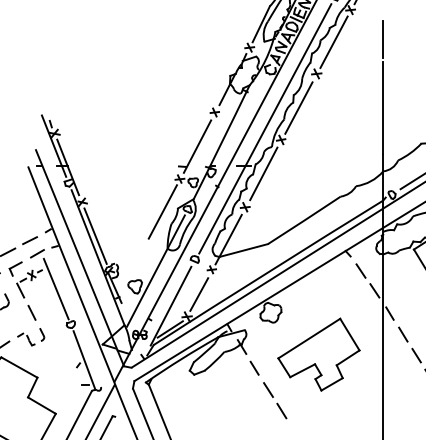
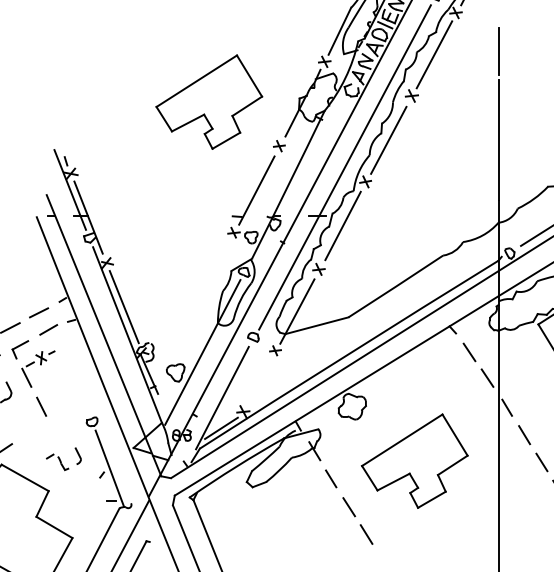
part: (160, 78) -> (208, 101), added
line: (162, 211) -> (211, 274), removed
line: (55, 288) -> (72, 375), removed
line: (199, 294) -> (259, 382), removed
part: (31, 337) -> (64, 459), moved

